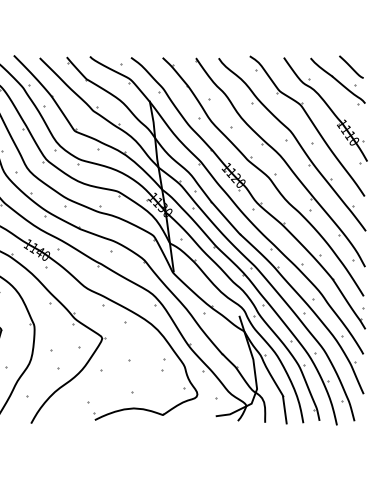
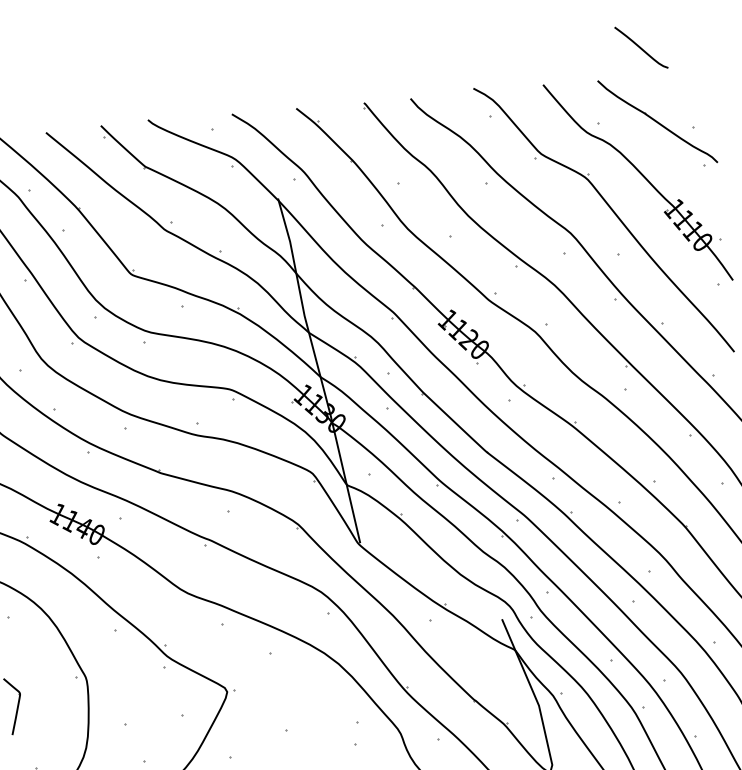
line: (351, 66) -> (641, 46), moved

